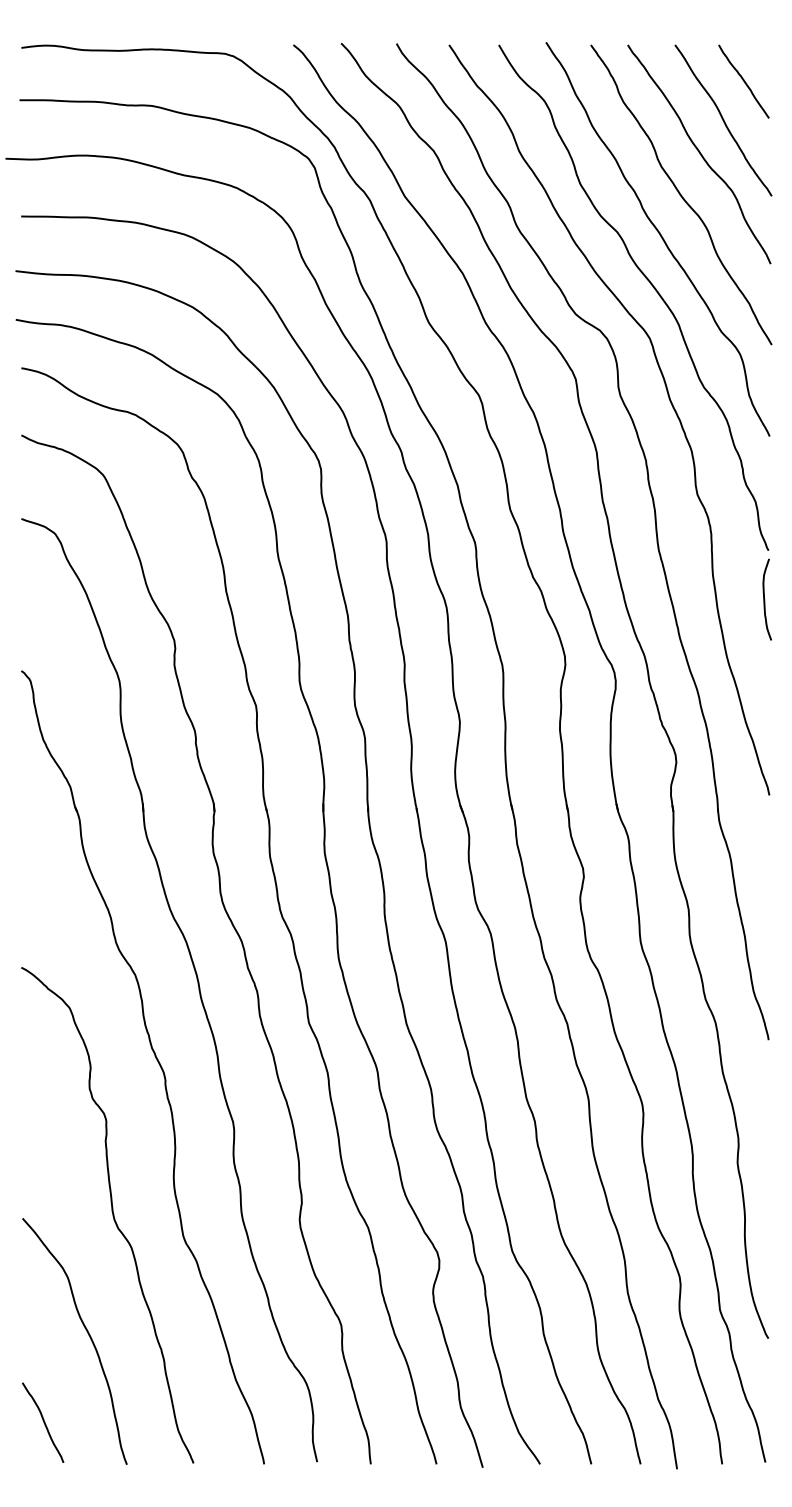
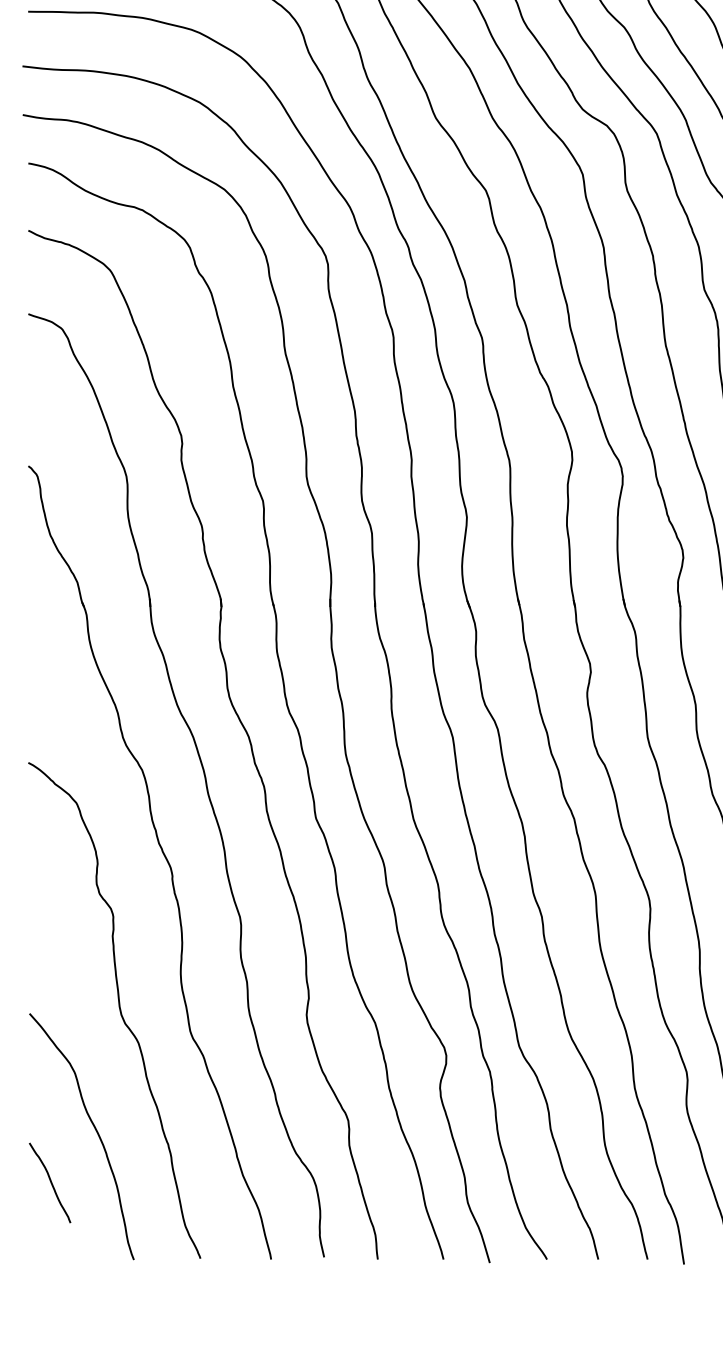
curve: (43, 1422) -> (50, 1182), moved

